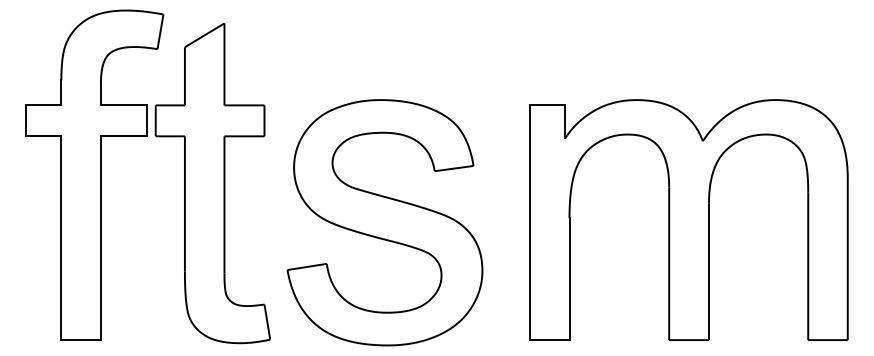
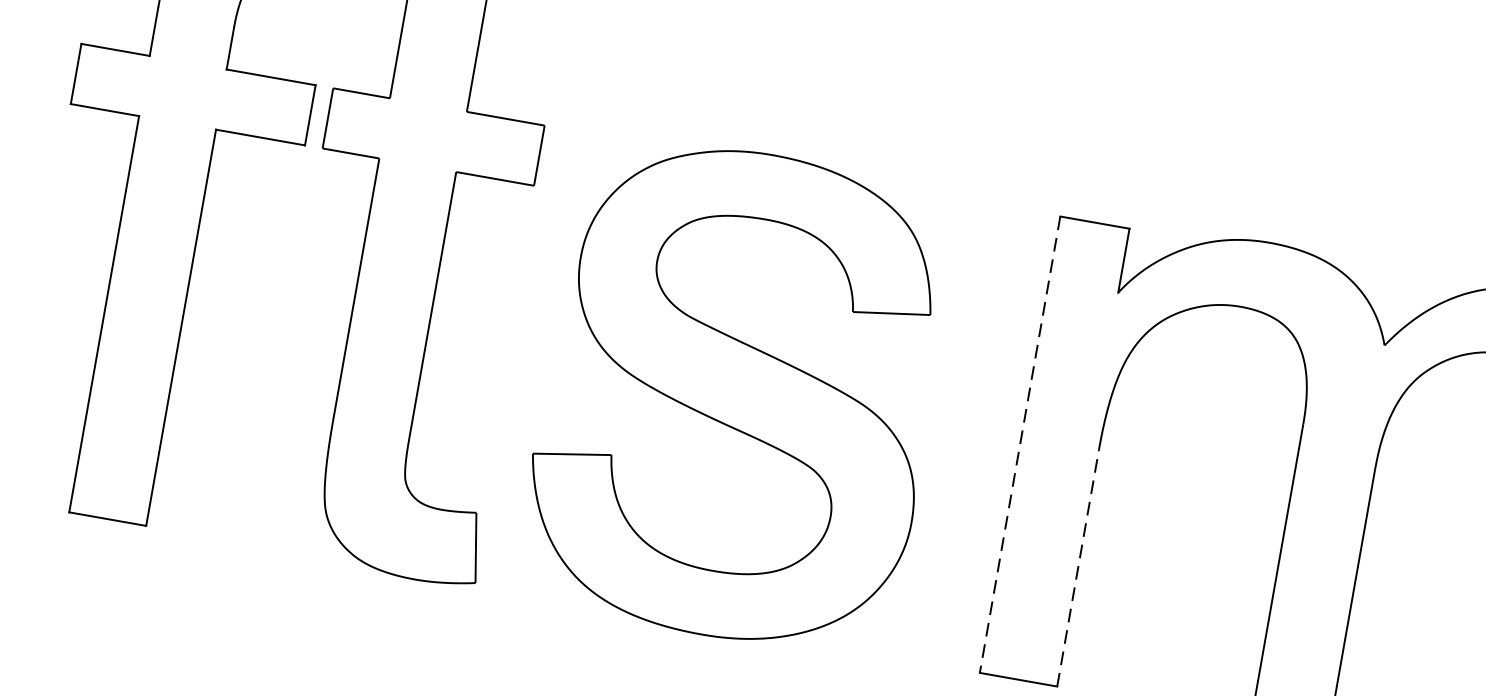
line: (529, 223) -> (1019, 446), solid -> dashed
line: (569, 279) -> (1077, 568), solid -> dashed

